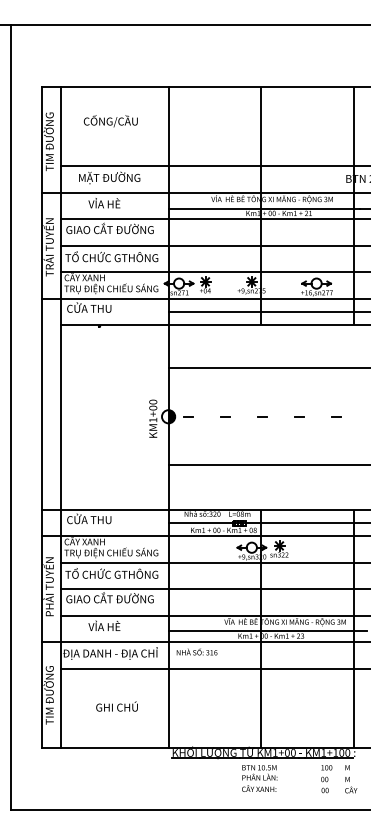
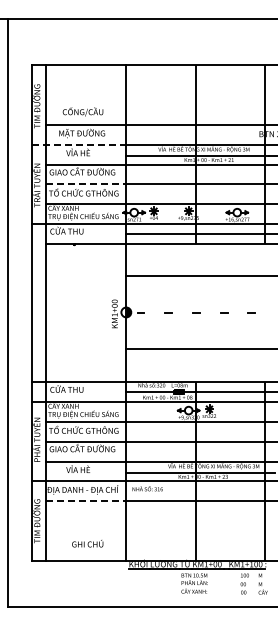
text: (110, 120) -> (82, 111), moved
line: (106, 192) -> (79, 144), solid -> dashed
line: (115, 246) -> (86, 184), solid -> dashed
line: (115, 668) -> (86, 501), solid -> dashed
text: (116, 706) -> (87, 543), moved

